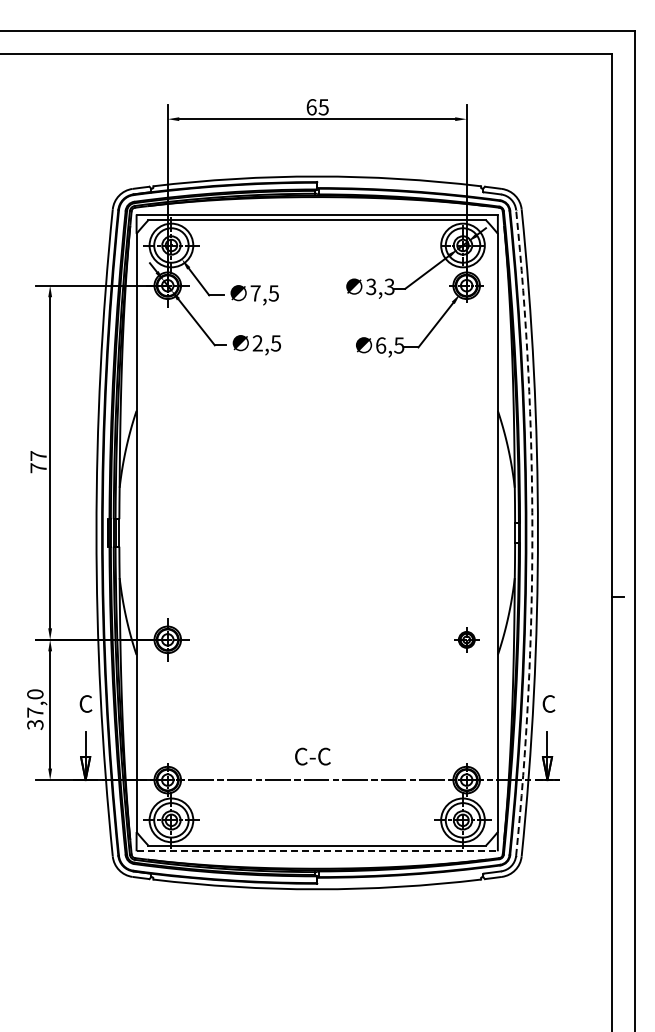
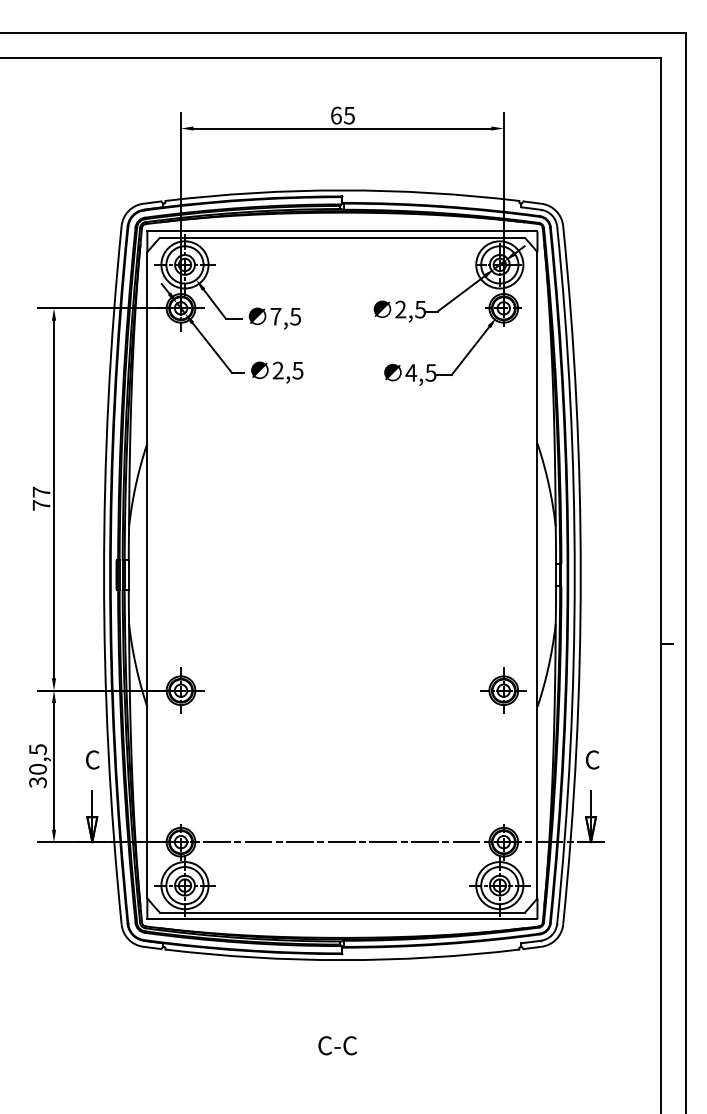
text: (380, 286) -> (410, 309), 3,3 -> 2,5
text: (380, 345) -> (410, 372), 6,5 -> 4,5
arc: (532, 532) -> (574, 574), dashed -> solid
part: (466, 639) -> (503, 690), size x1.67
text: (35, 703) -> (38, 759), 37,0 -> 30,5
text: (312, 756) -> (337, 1045), moved
line: (317, 851) -> (342, 919), dashed -> solid

